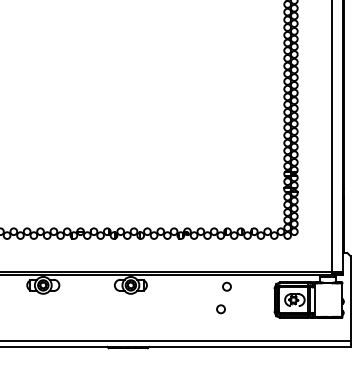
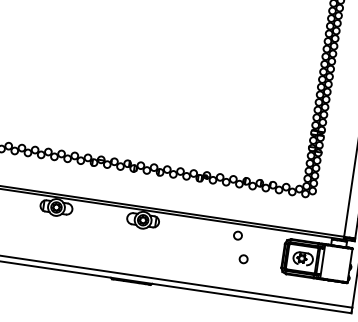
circle: (220, 309) -> (243, 259), moved

